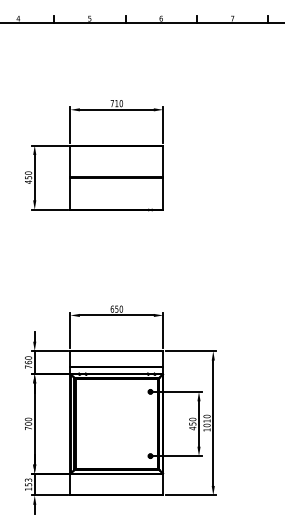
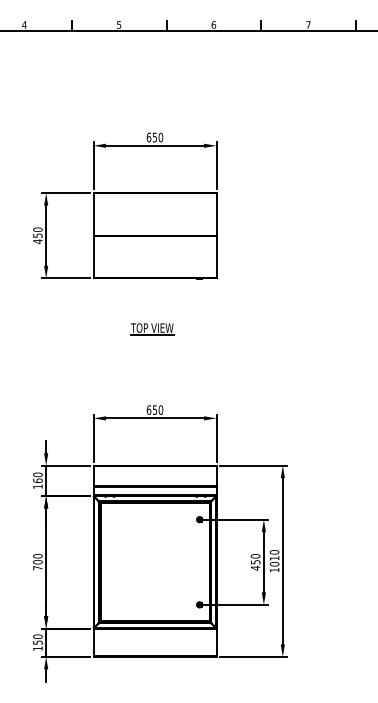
text: (114, 103) -> (151, 137), 710 -> 650
part: (114, 248) -> (152, 329), added
text: (28, 366) -> (37, 486), 760 -> 160
text: (28, 480) -> (37, 636), 153 -> 150

